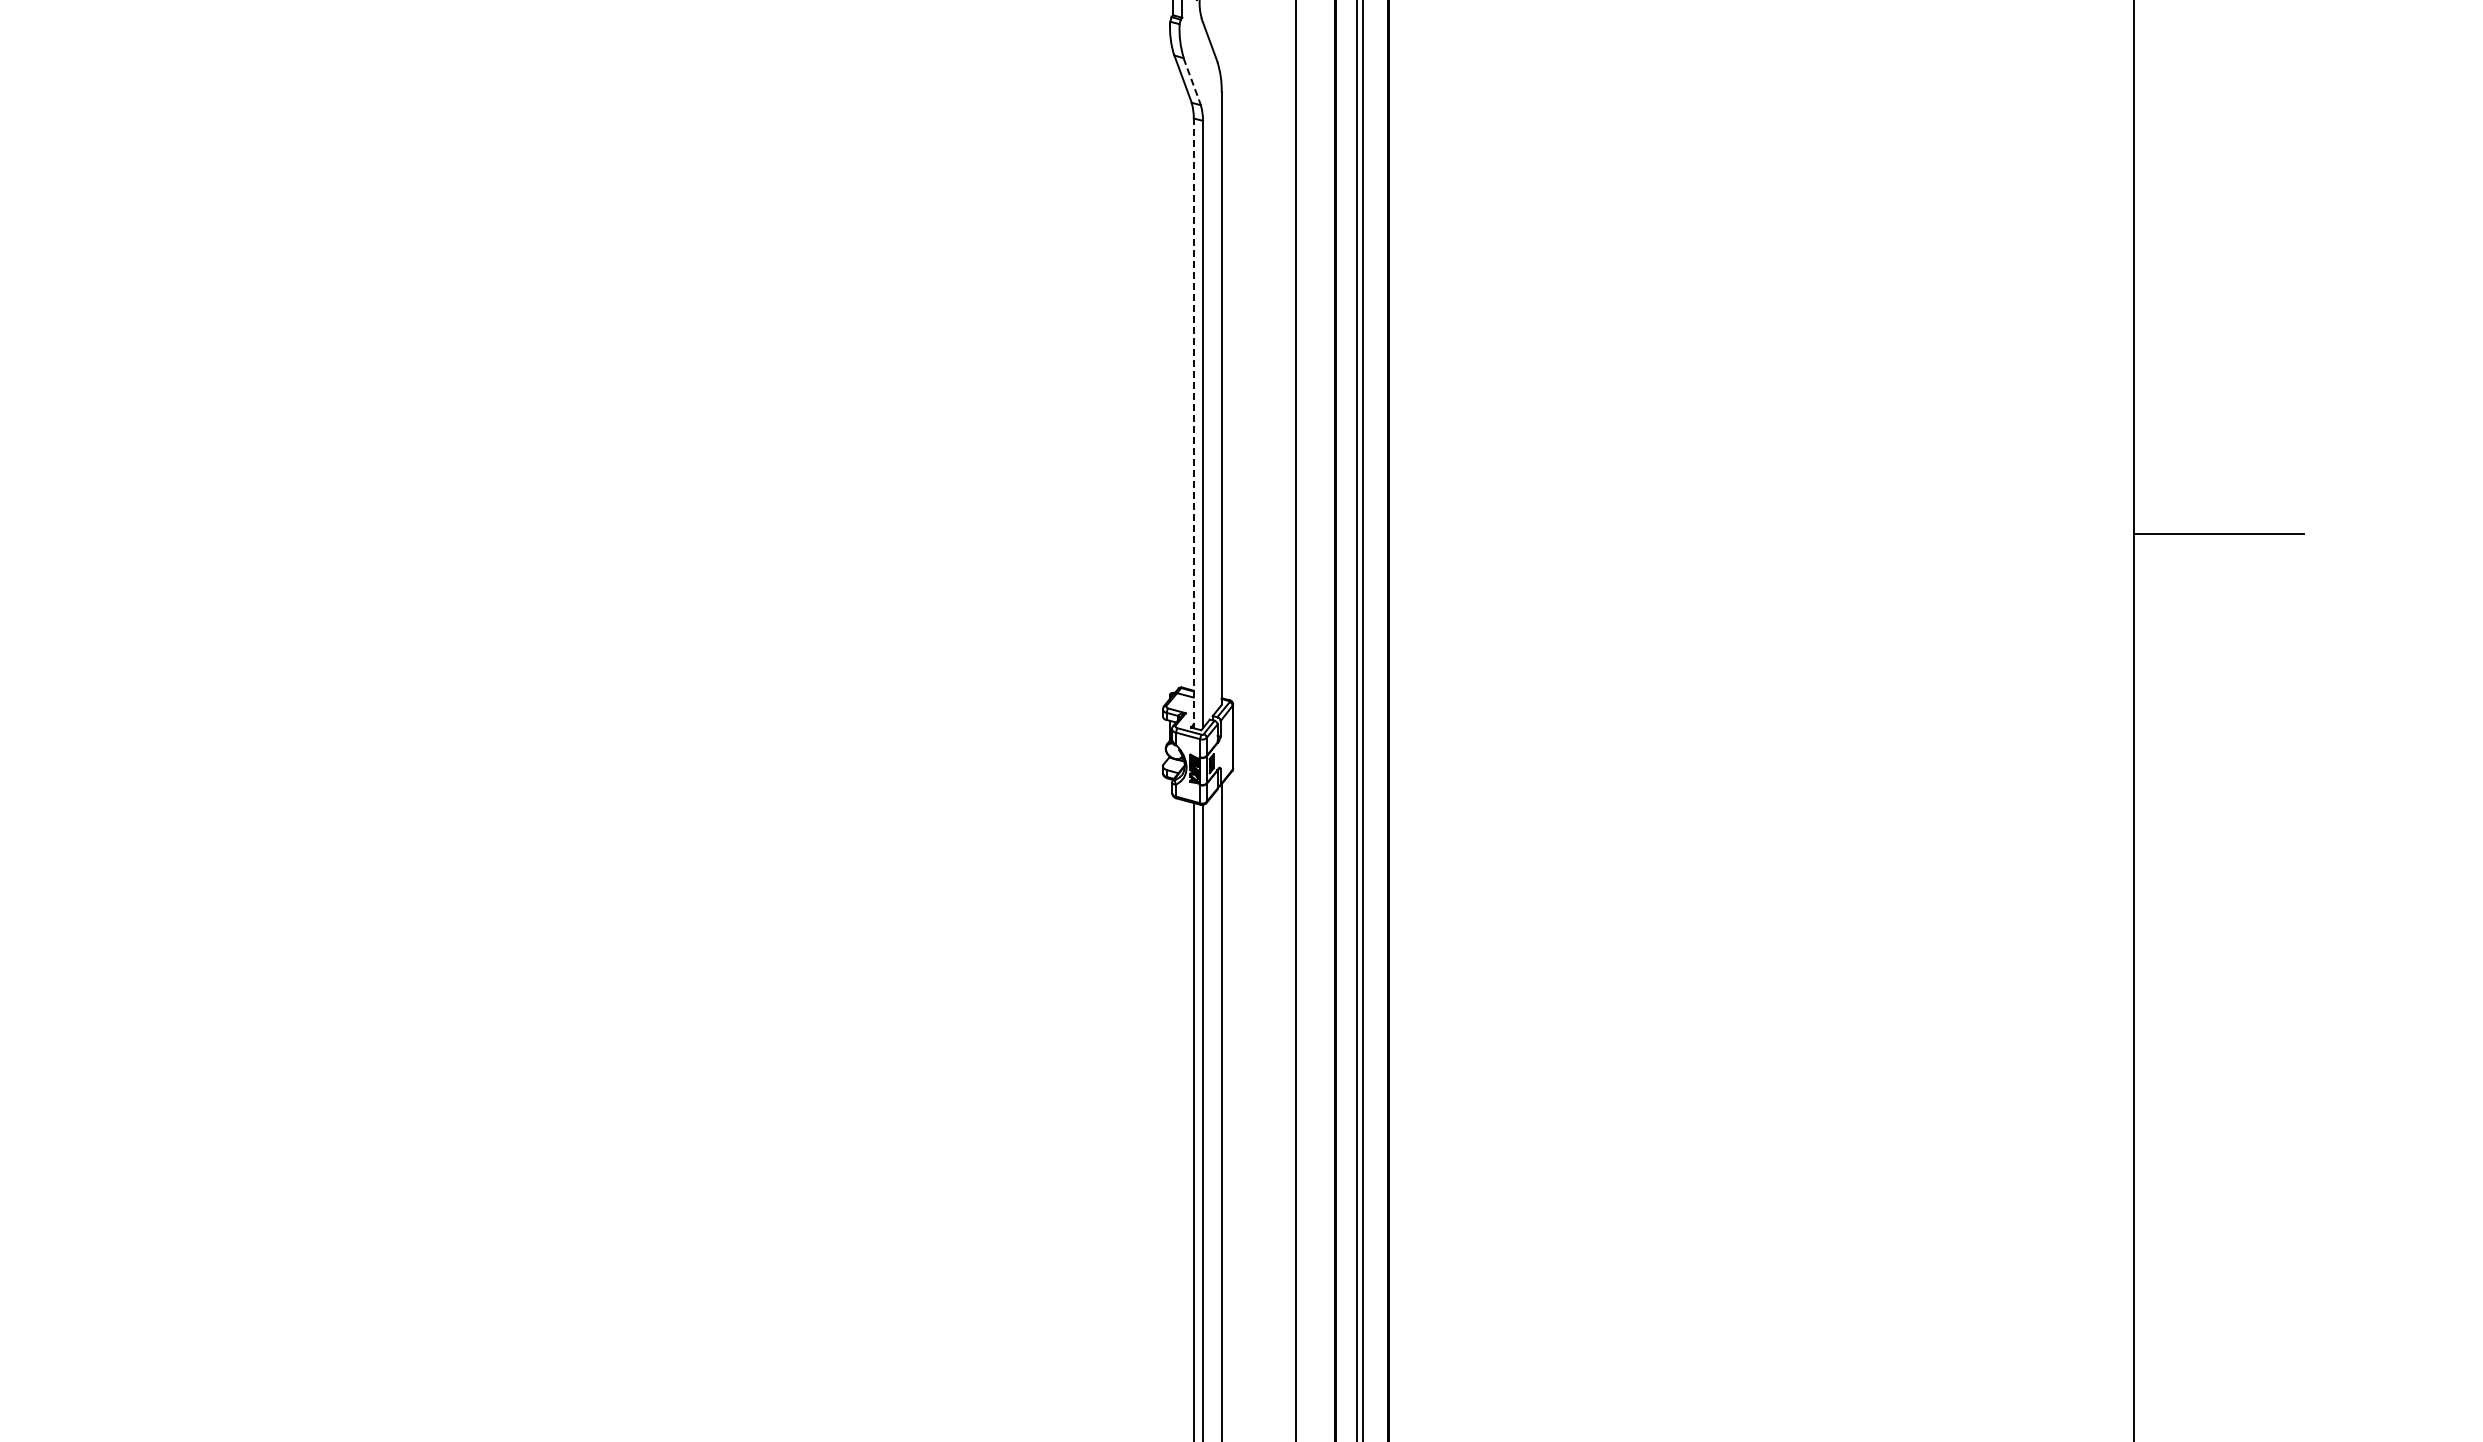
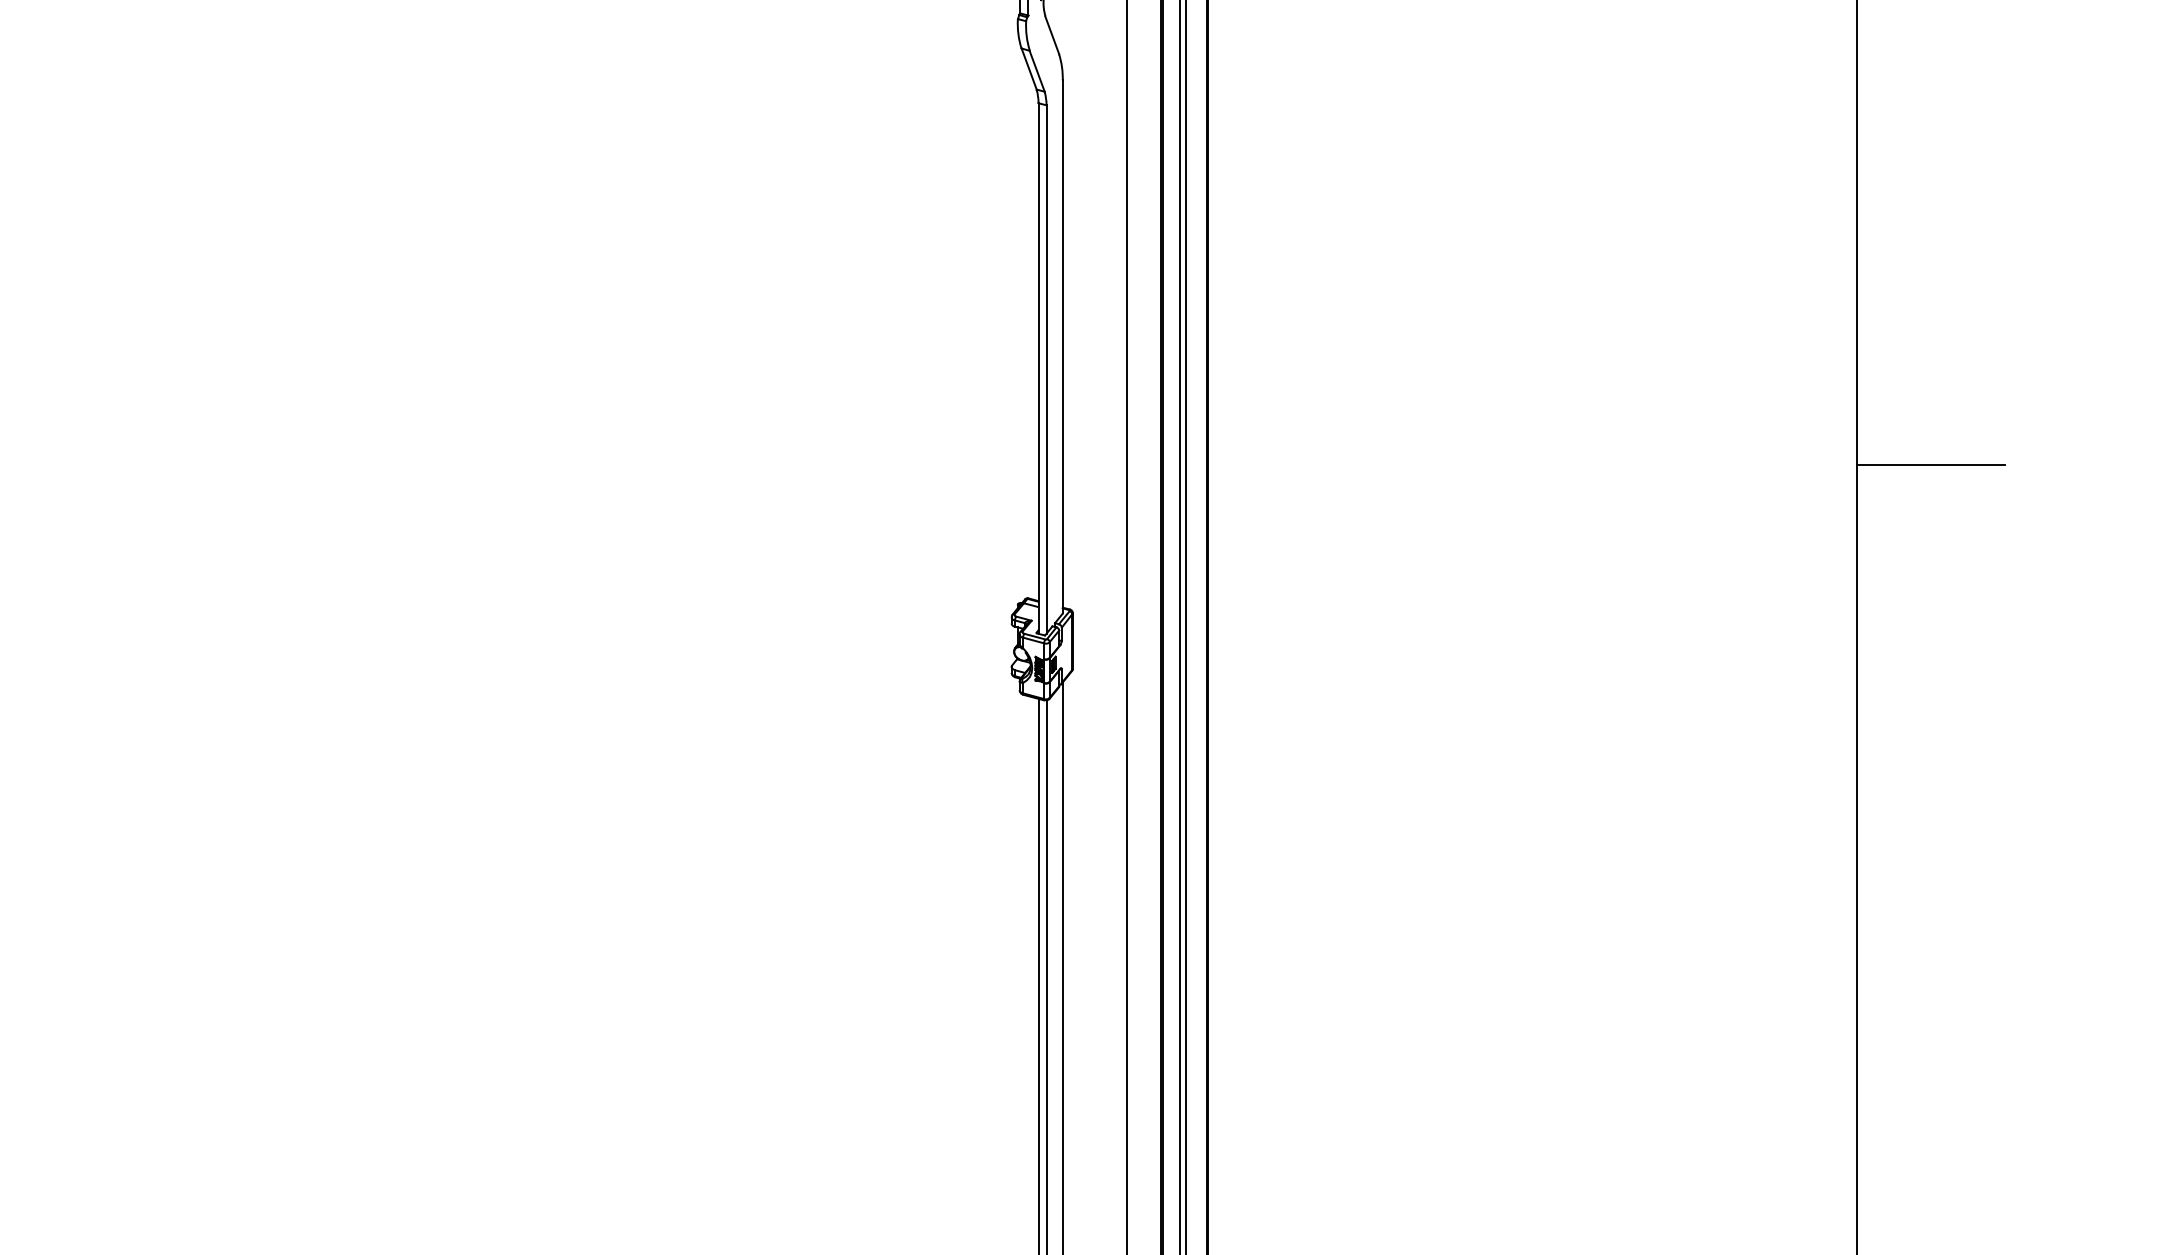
line: (1192, 82) -> (1037, 71), dashed -> solid
line: (1193, 423) -> (1038, 368), dashed -> solid

